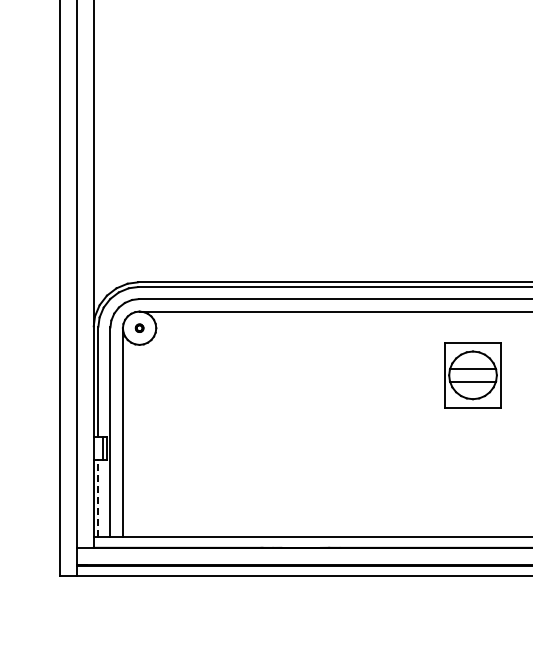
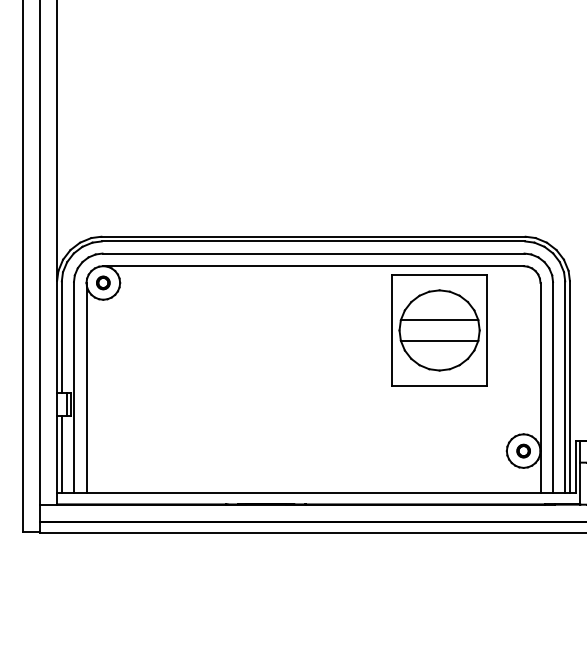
part: (139, 327) -> (103, 282), size x1.67
part: (472, 375) -> (439, 330), size x1.67
line: (98, 498) -> (61, 454), dashed -> solid

